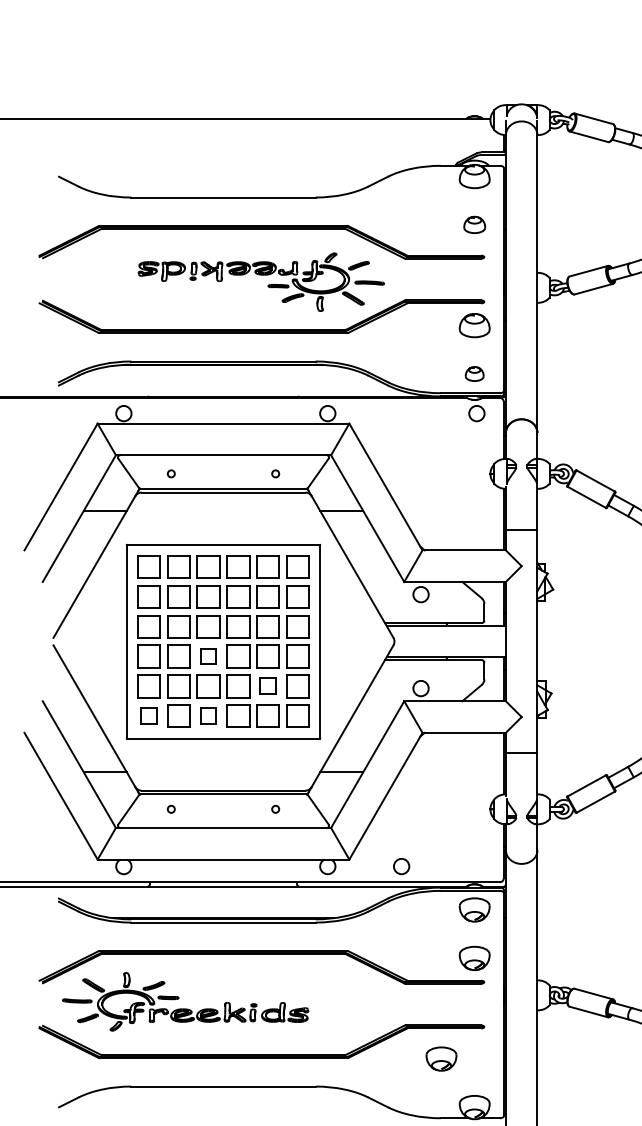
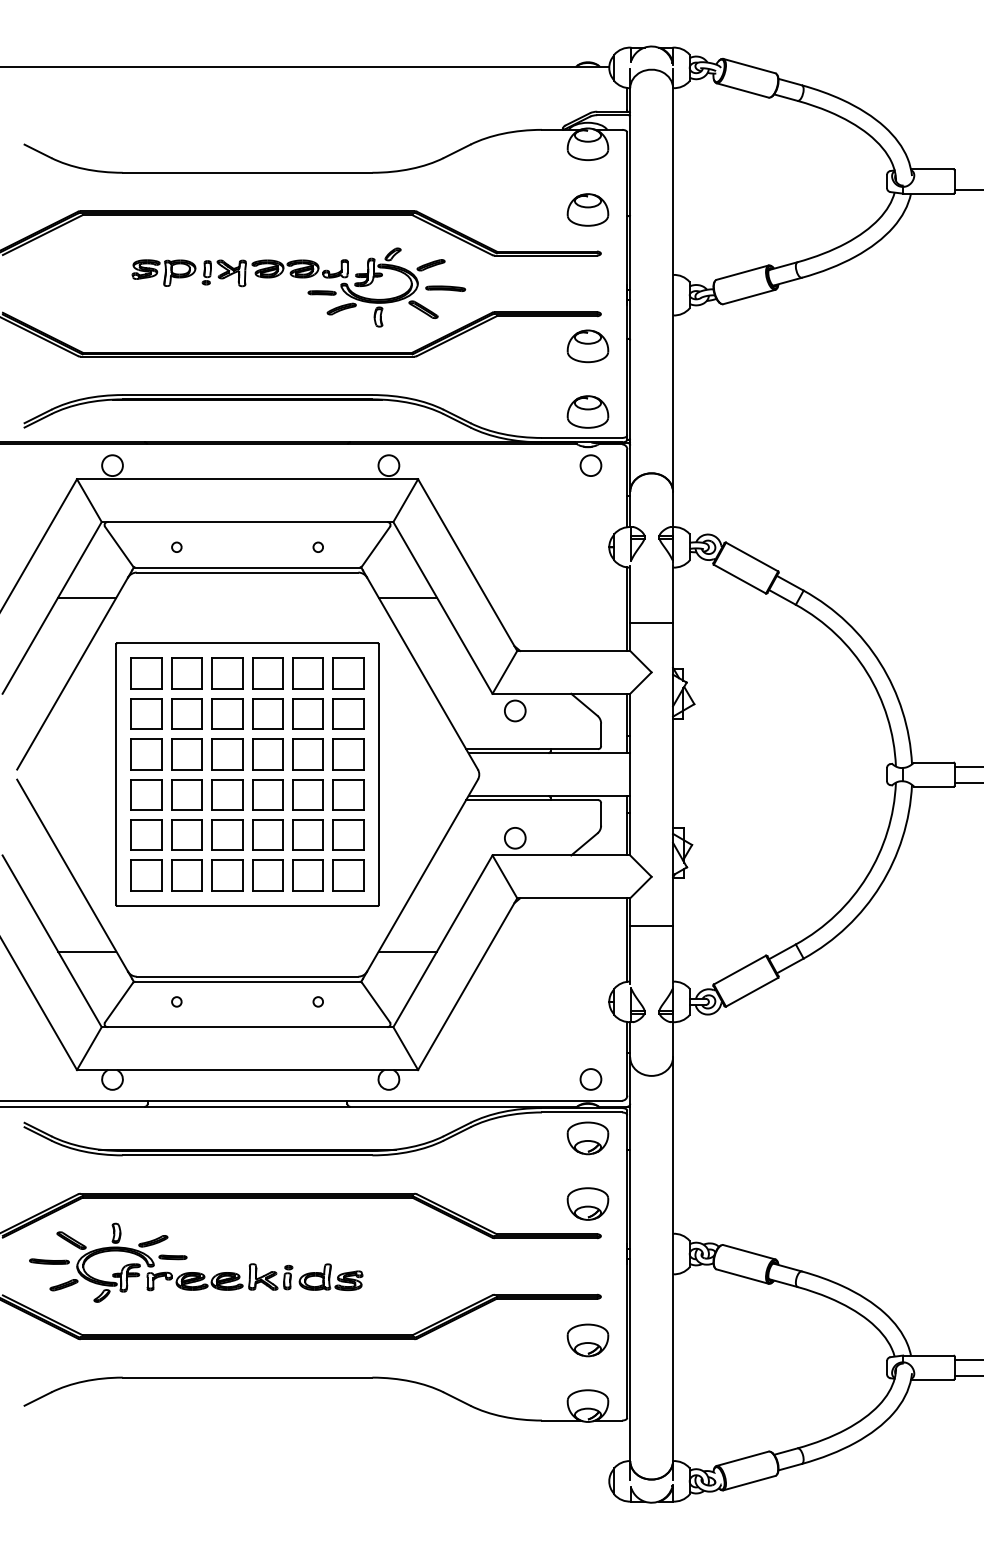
part: (474, 224) -> (587, 209), size x1.43
part: (474, 373) -> (587, 411), size x1.67
part: (208, 656) -> (227, 794), size x1.43
part: (267, 685) -> (307, 834), size x1.43
part: (148, 716) -> (146, 875), size x1.43
part: (208, 716) -> (227, 875), size x1.43
circle: (401, 866) -> (590, 1079), moved
part: (441, 1059) -> (587, 1340), moved

